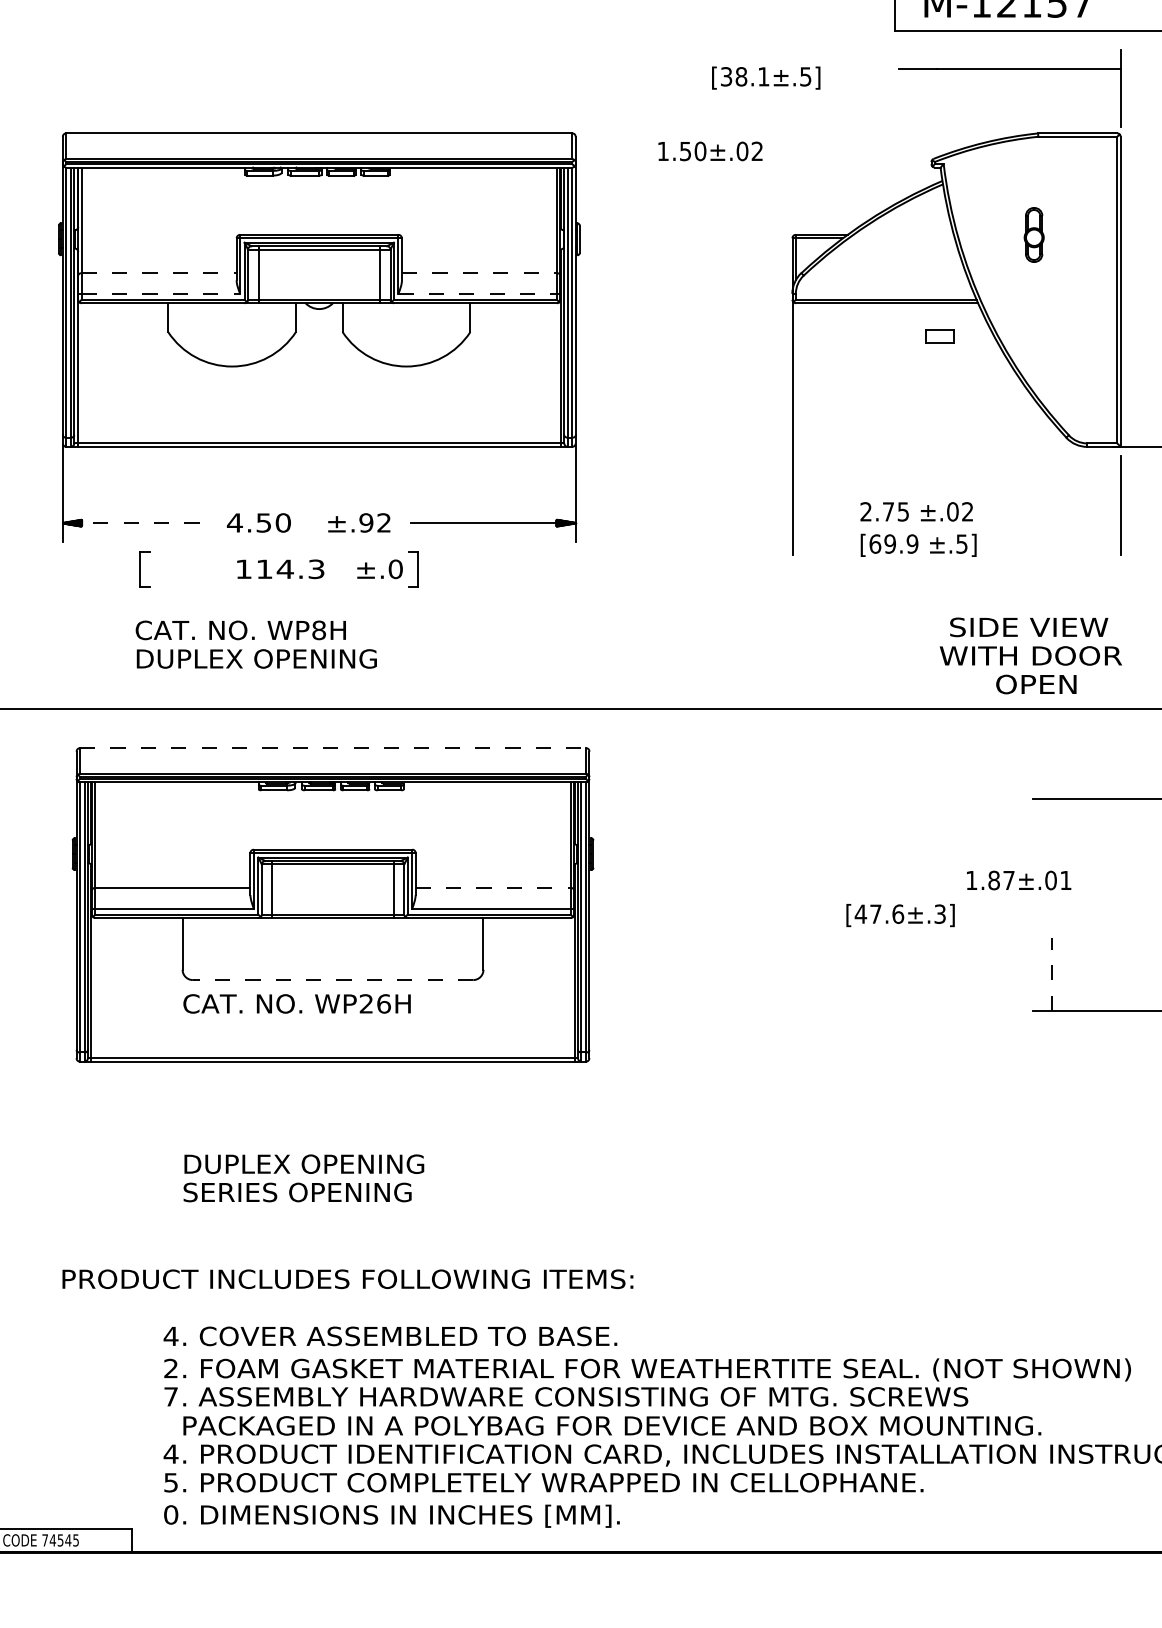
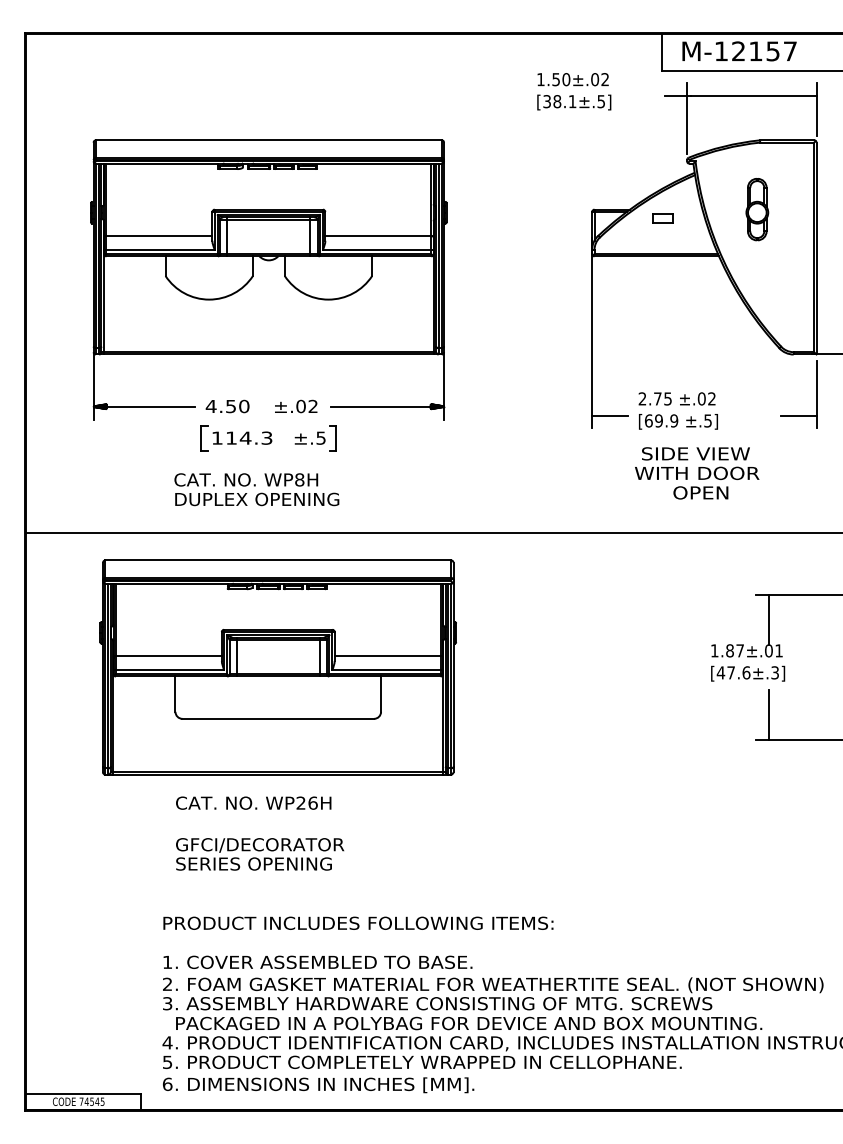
line: (931, 101) -> (687, 118), added
text: (709, 151) -> (572, 79), moved
part: (1034, 234) -> (757, 209), size x1.67
line: (159, 272) -> (159, 235), dashed -> solid
line: (479, 272) -> (378, 235), dashed -> solid
line: (162, 293) -> (161, 249), dashed -> solid
line: (478, 293) -> (377, 249), dashed -> solid
part: (939, 337) -> (662, 218), moved
line: (137, 522) -> (144, 406), dashed -> solid
text: (365, 522) -> (300, 406), ±.92 -> ±.02
line: (817, 536) -> (609, 415), added
line: (1094, 536) -> (798, 415), added
text: (394, 568) -> (320, 437), ±.0 -> ±.5
part: (144, 569) -> (204, 438), moved
text: (255, 644) -> (256, 489), moved
text: (1031, 656) -> (697, 473), moved
line: (333, 748) -> (278, 560), dashed -> solid
line: (1051, 834) -> (769, 619), added
line: (492, 887) -> (387, 655), dashed -> solid
text: (901, 915) -> (748, 673), moved
line: (1051, 975) -> (769, 715), dashed -> solid
line: (333, 979) -> (278, 718), dashed -> solid
text: (296, 1002) -> (253, 802), moved
text: (307, 1165) -> (260, 845), DUPLEX OPENING -> GFCI/DECORATOR
text: (348, 1278) -> (358, 922), moved
text: (170, 1335) -> (167, 961), 4. -> 1.
text: (170, 1396) -> (167, 1003), 7. -> 3.
text: (170, 1513) -> (167, 1083), 0. -> 6.

